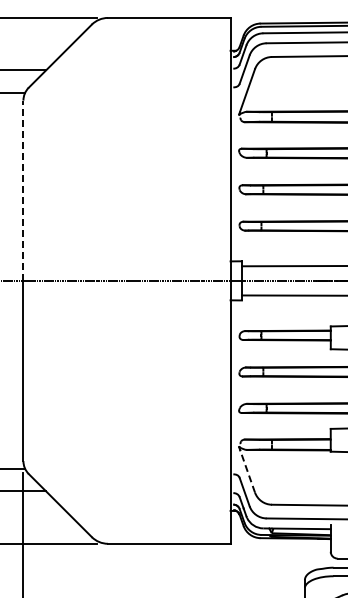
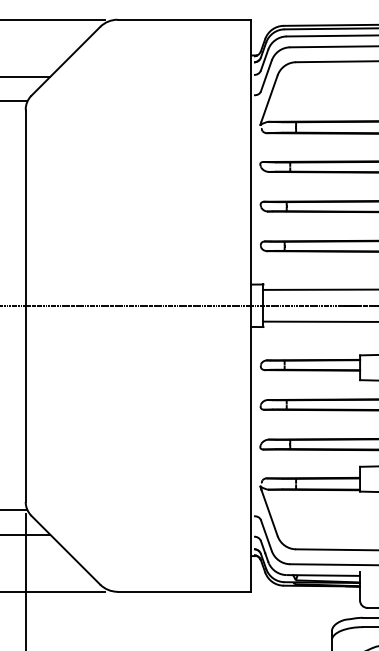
line: (23, 190) -> (25, 207), dashed -> solid
line: (247, 471) -> (269, 513), dashed -> solid

